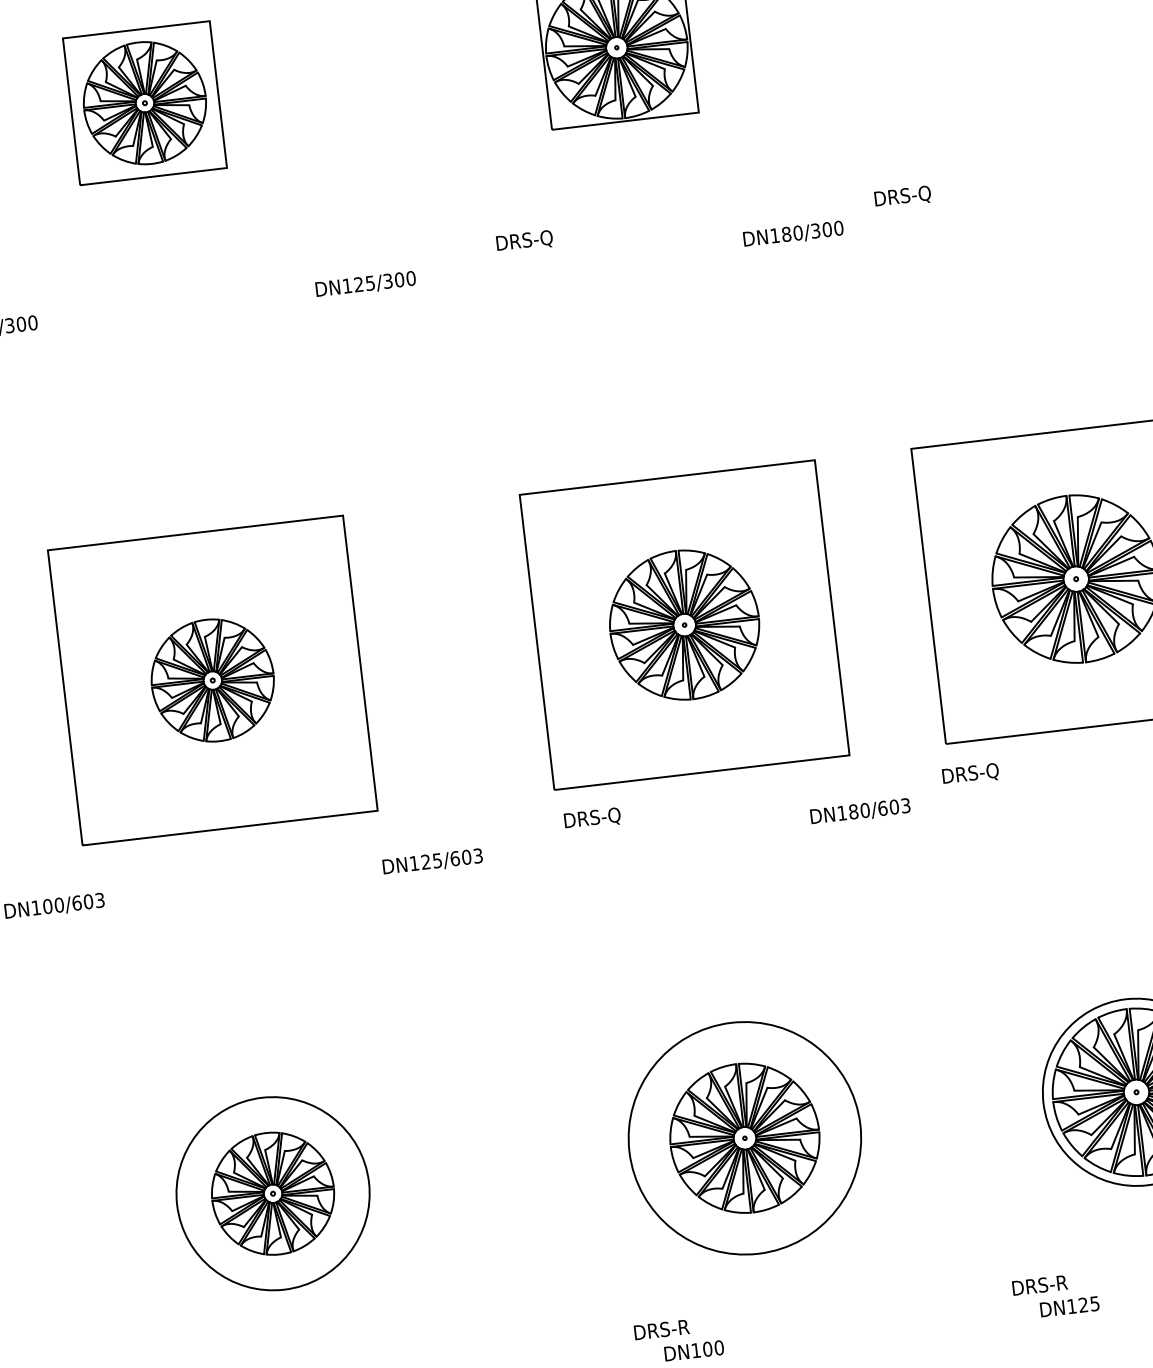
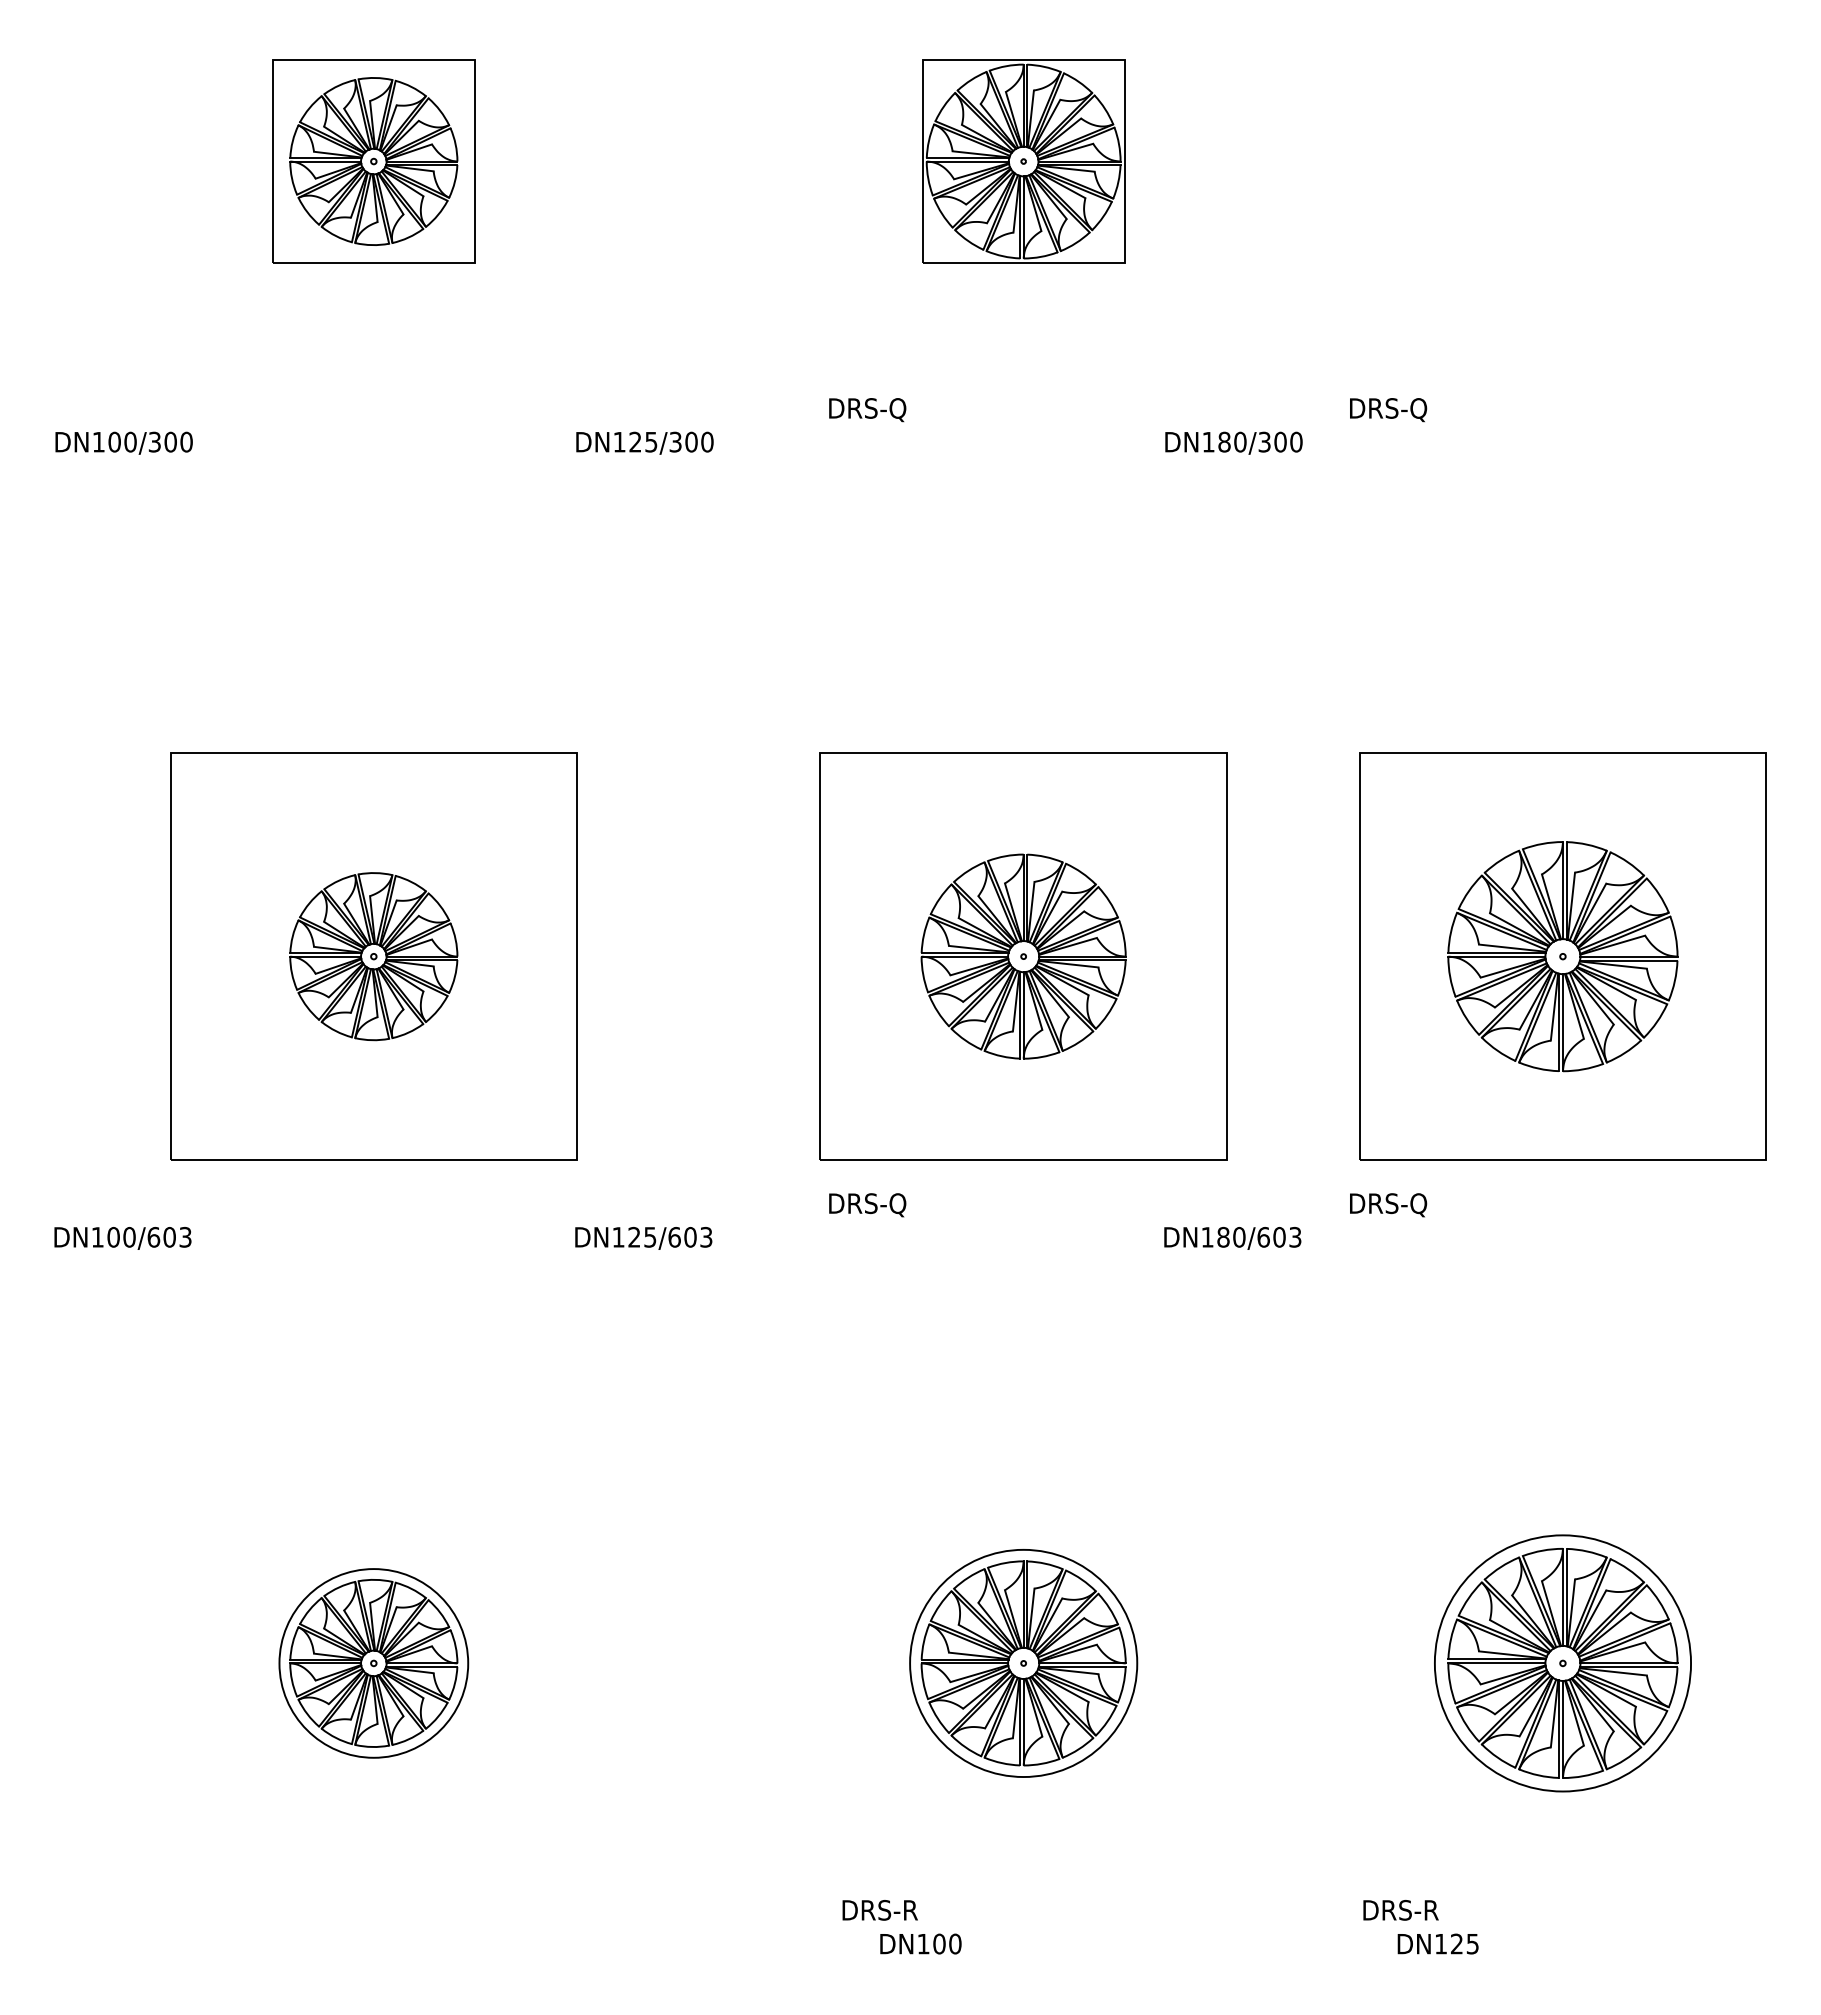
circle: (744, 1138) -> (1023, 1663), size x0.71
circle: (272, 1193) -> (373, 1663), size x0.71

